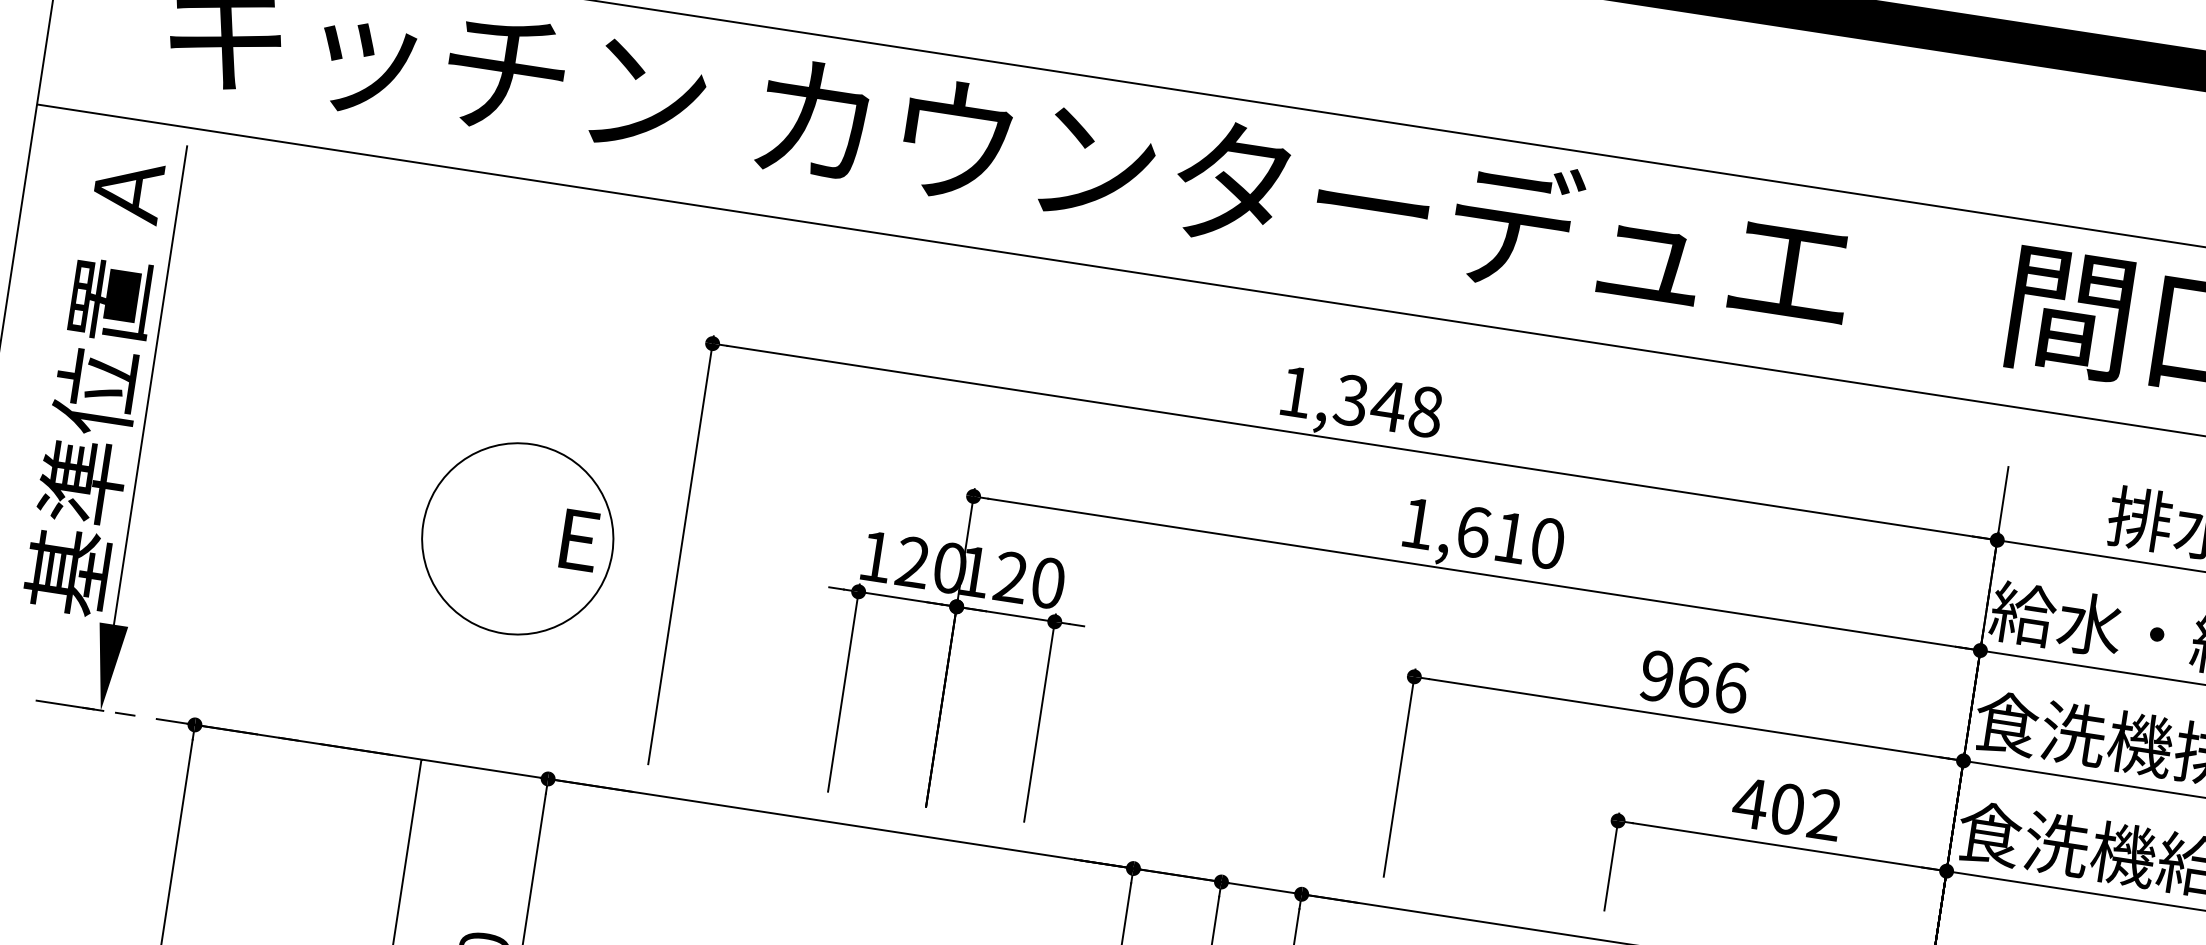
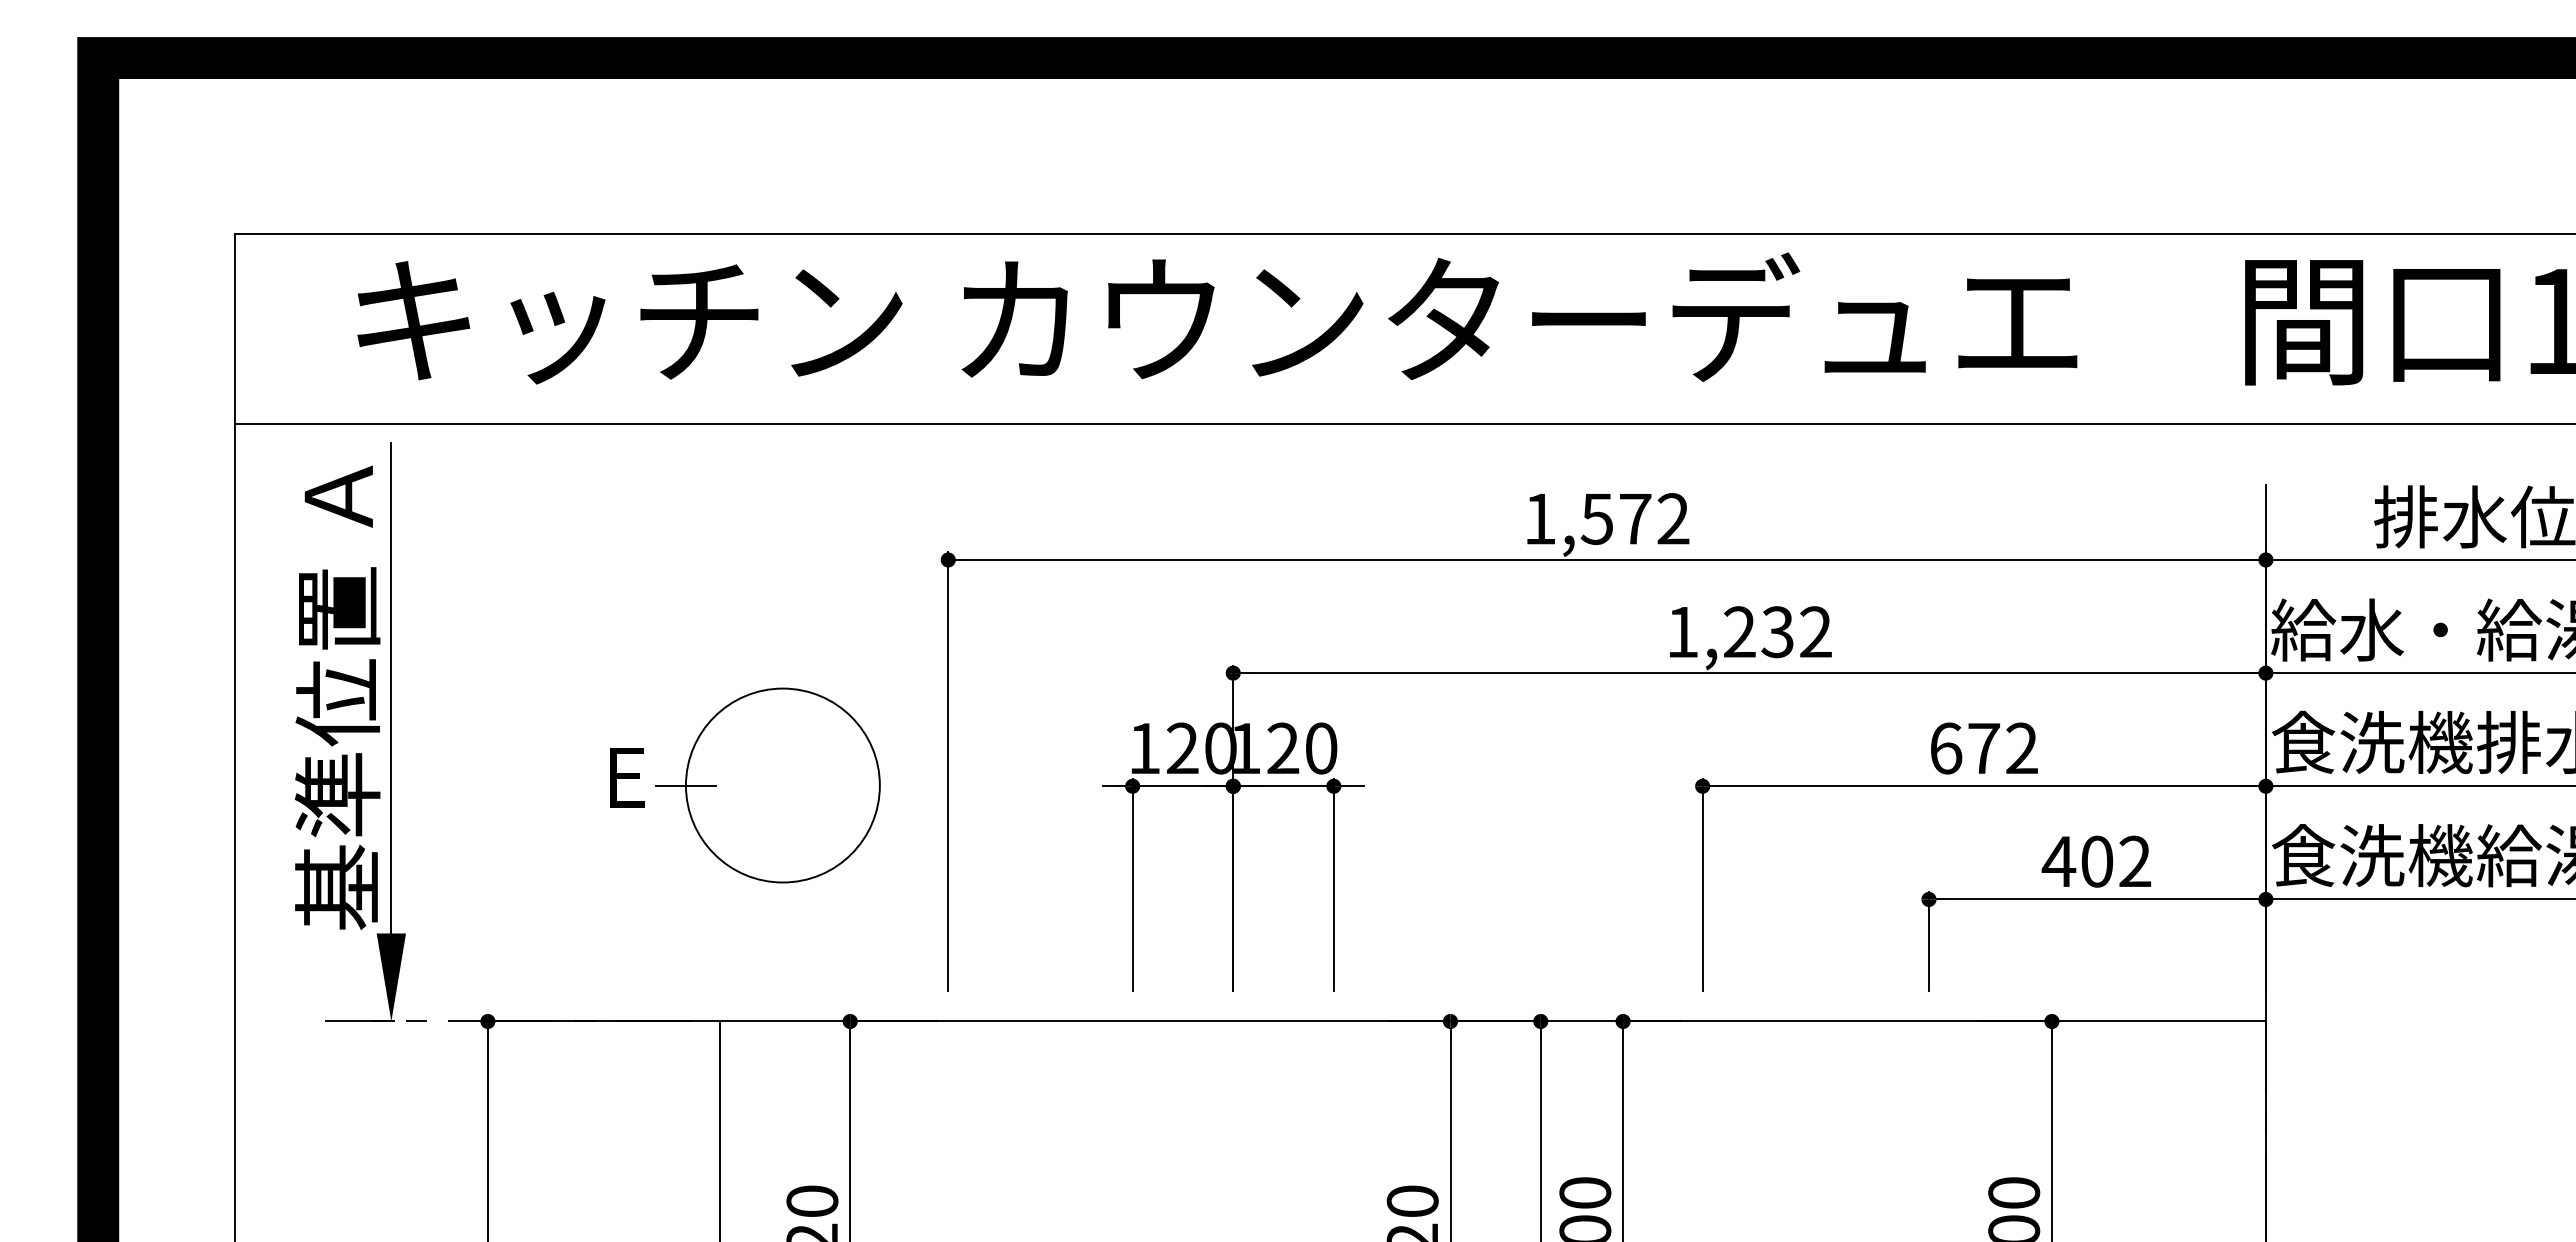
text: (1387, 406) -> (1634, 519), 1,348 -> 1,572
line: (422, 524) -> (685, 785), added
text: (1510, 538) -> (1777, 632), 1,610 -> 1,232
text: (579, 540) -> (627, 777), moved
text: (1694, 682) -> (1984, 748), 966 -> 672

